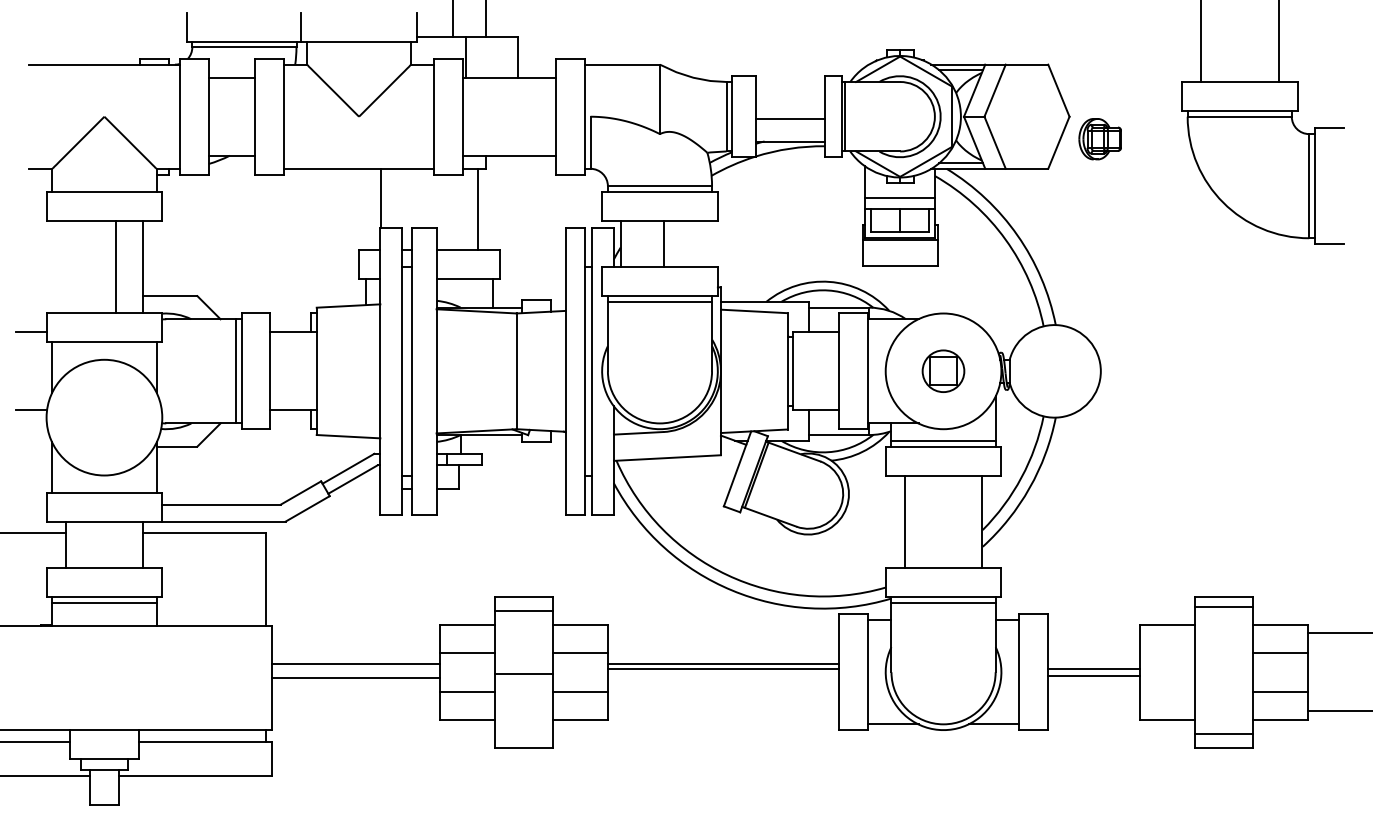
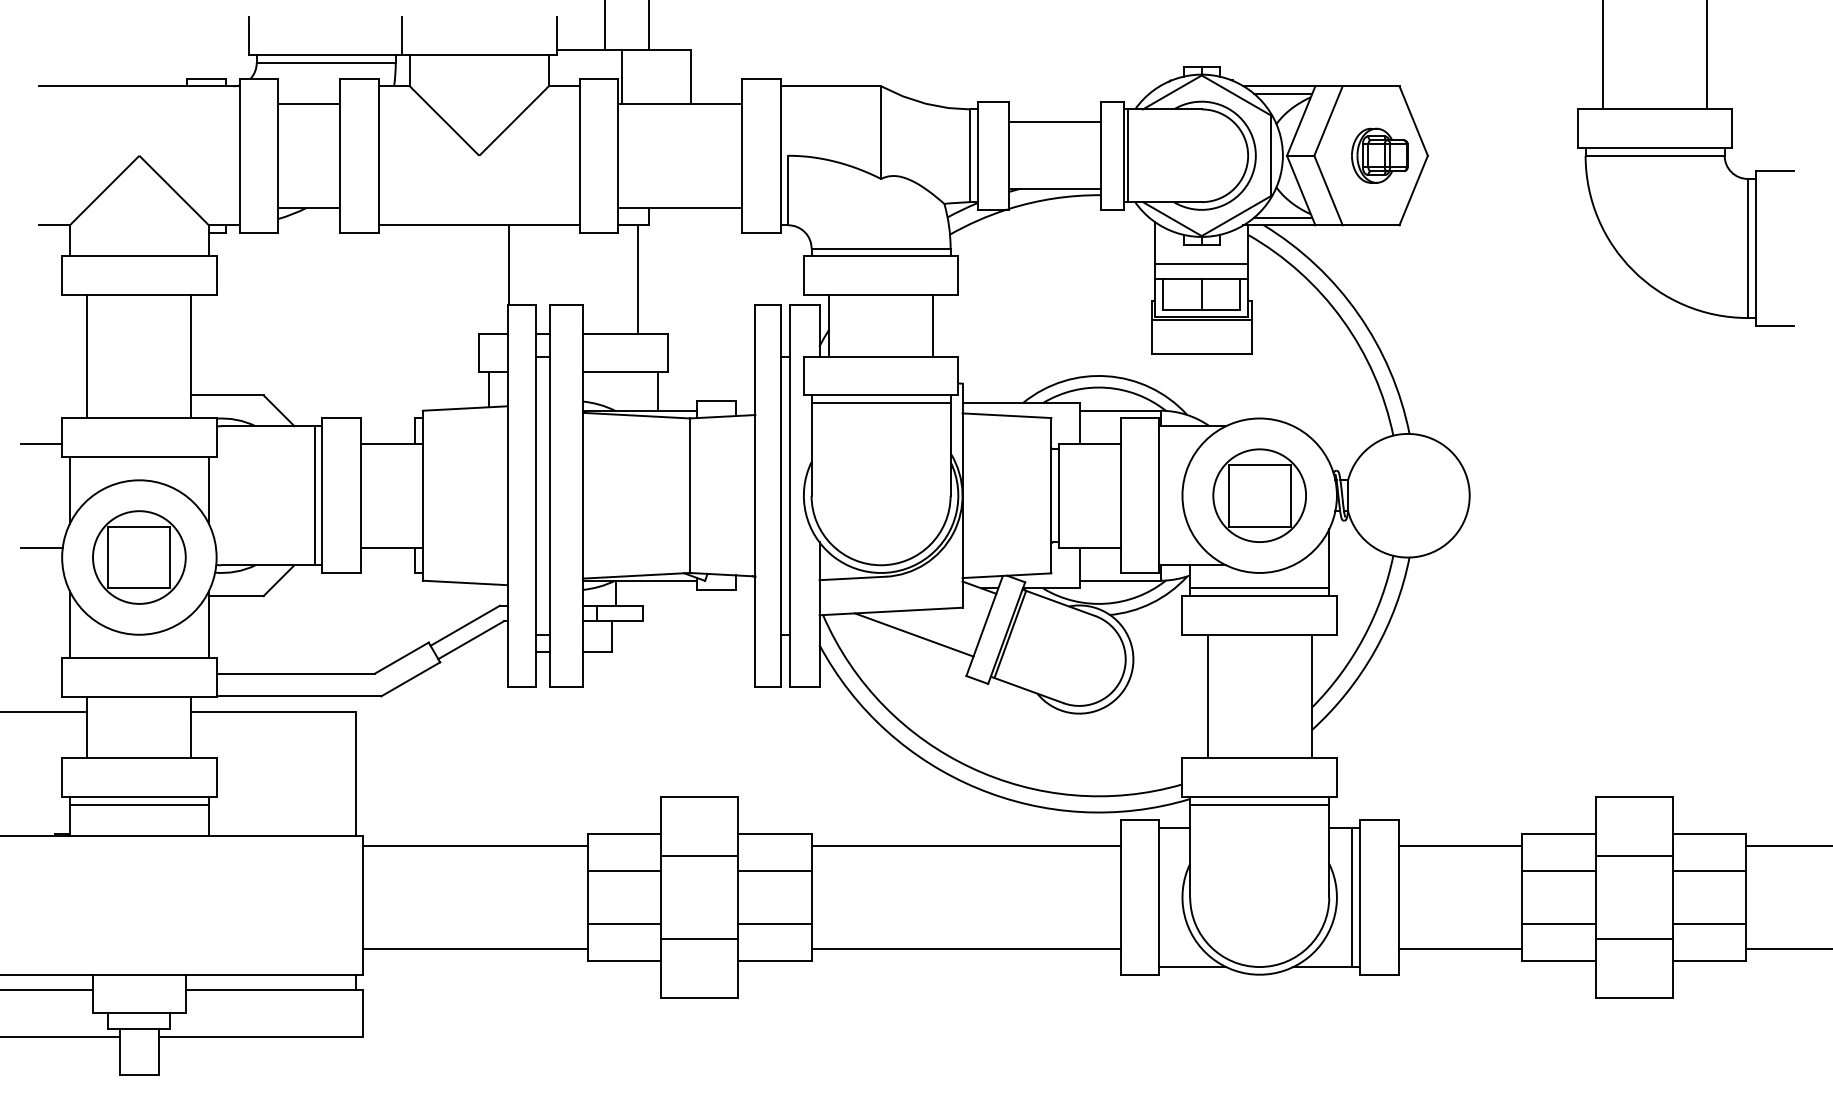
line: (789, 118) -> (1054, 122), moved
part: (1099, 138) -> (1379, 155), moved
line: (664, 243) -> (933, 325), moved
line: (116, 267) -> (87, 356), moved
part: (943, 371) -> (1259, 495), size x1.67
part: (104, 417) -> (139, 557), added
line: (684, 475) -> (913, 634), added
line: (1224, 607) -> (1634, 855), moved
line: (523, 610) -> (699, 855), moved
line: (1167, 652) -> (1558, 871), added
line: (356, 664) -> (475, 949), moved
line: (723, 664) -> (965, 845), moved
line: (723, 669) -> (965, 949), moved
line: (1093, 669) -> (1460, 949), moved
line: (1013, 672) -> (1352, 897), added
line: (523, 674) -> (699, 939), moved
line: (1093, 676) -> (1460, 845), moved
line: (356, 678) -> (475, 845), moved
line: (1167, 691) -> (1558, 923), added
line: (1224, 734) -> (1634, 939), moved

